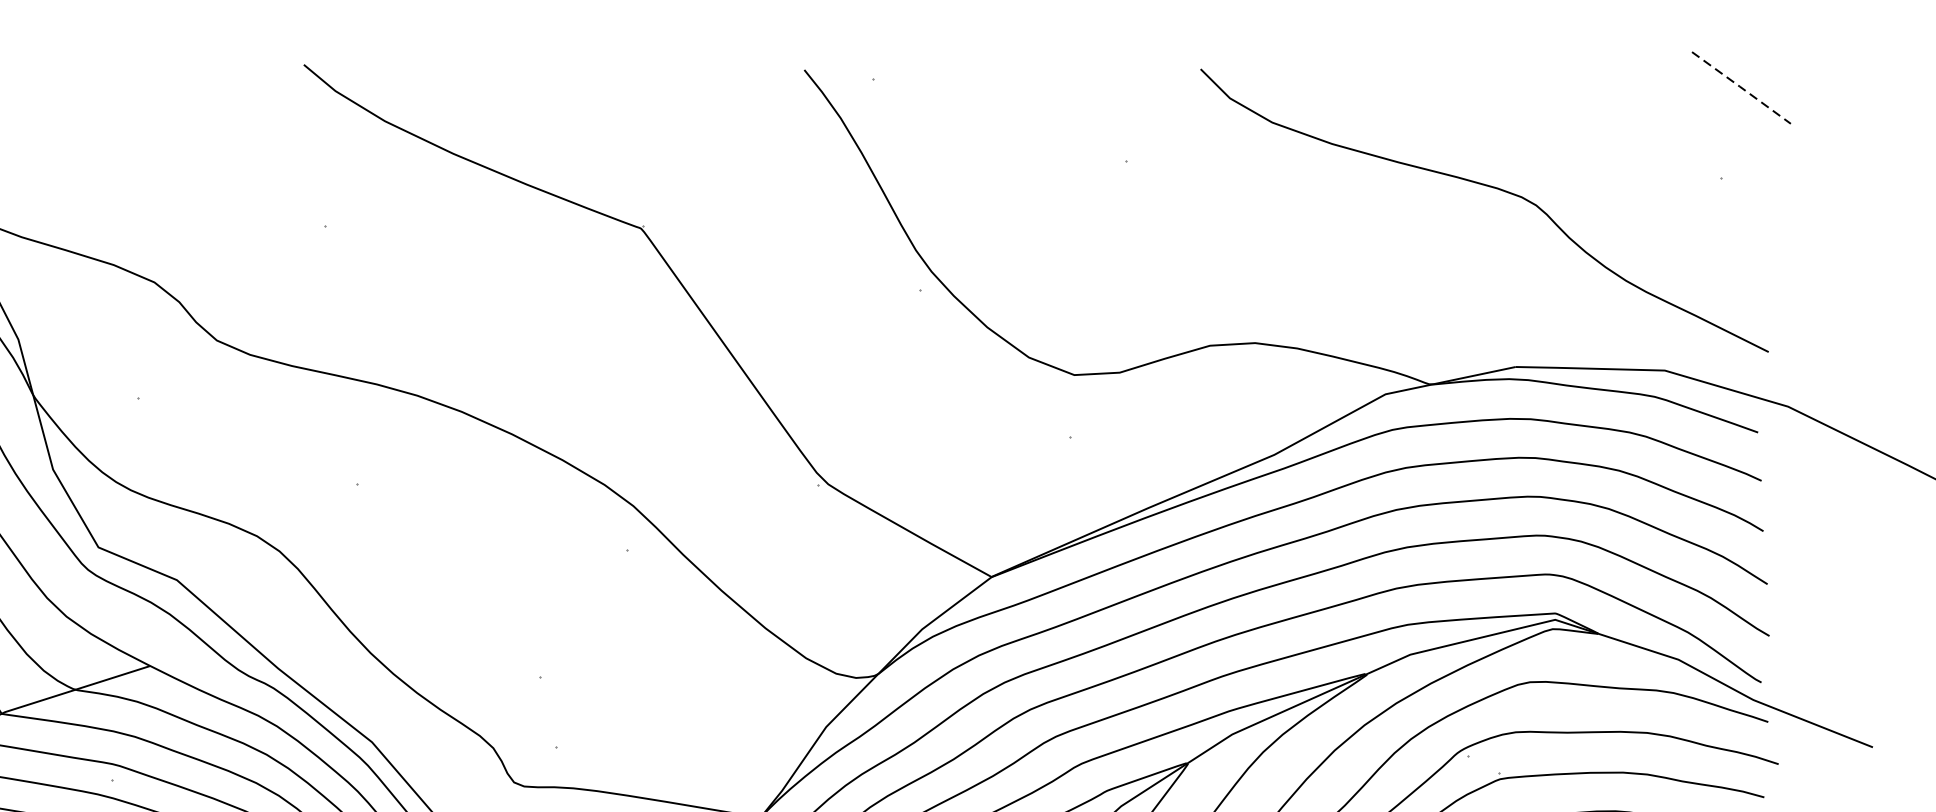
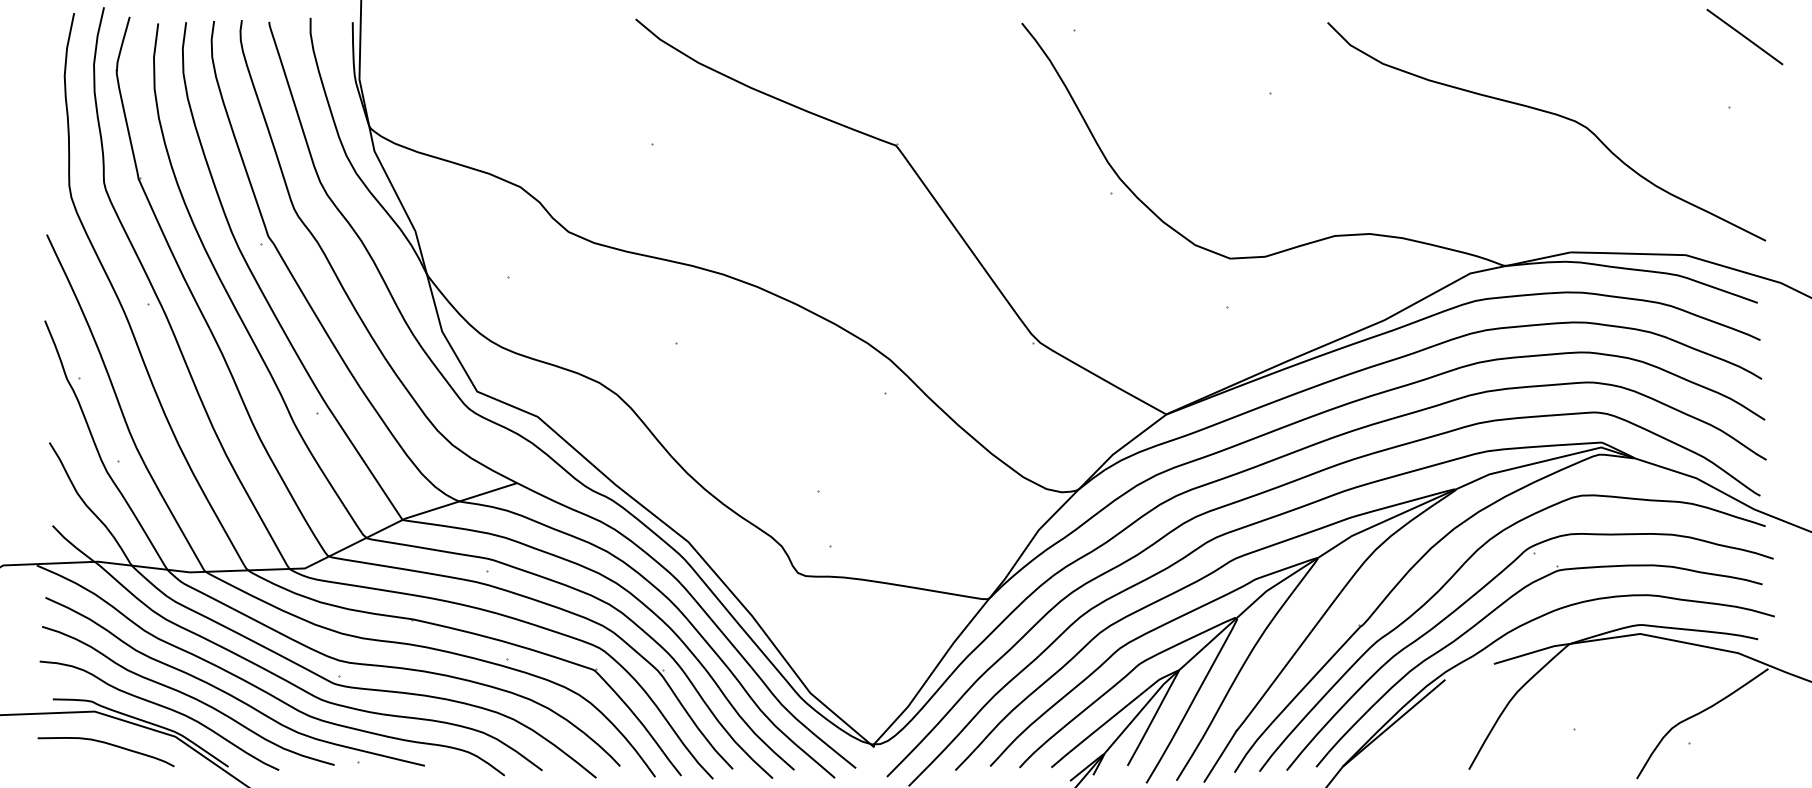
line: (1740, 87) -> (1744, 36), dashed -> solid

